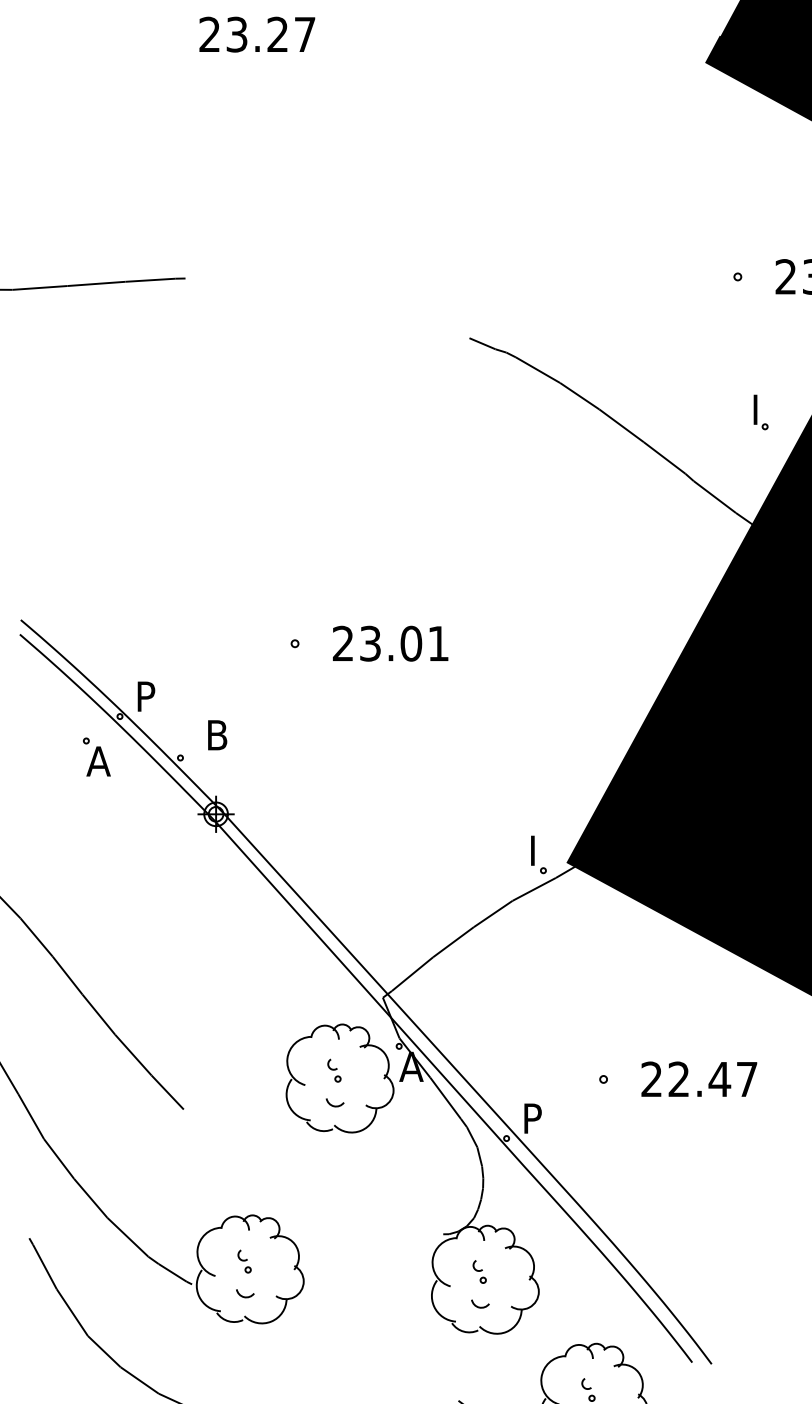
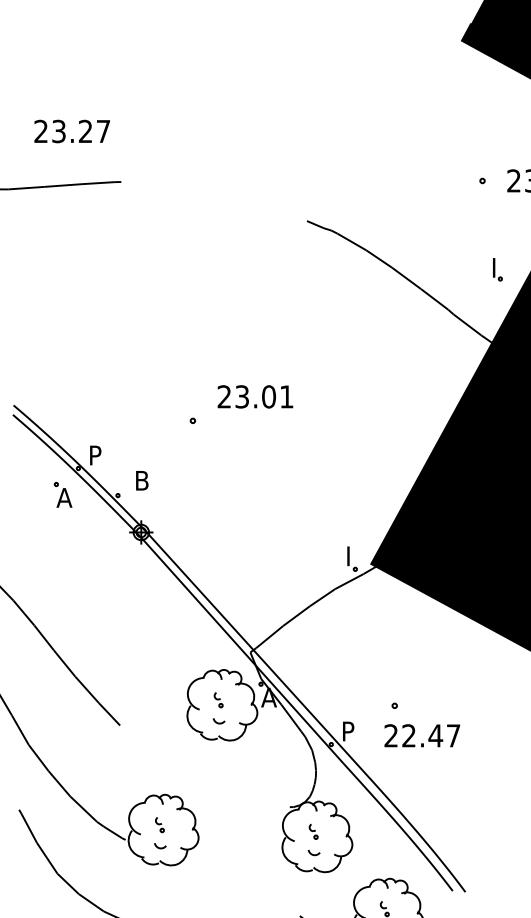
text: (256, 34) -> (71, 131), moved
text: (390, 643) -> (255, 396), moved
text: (699, 1078) -> (422, 735), moved

